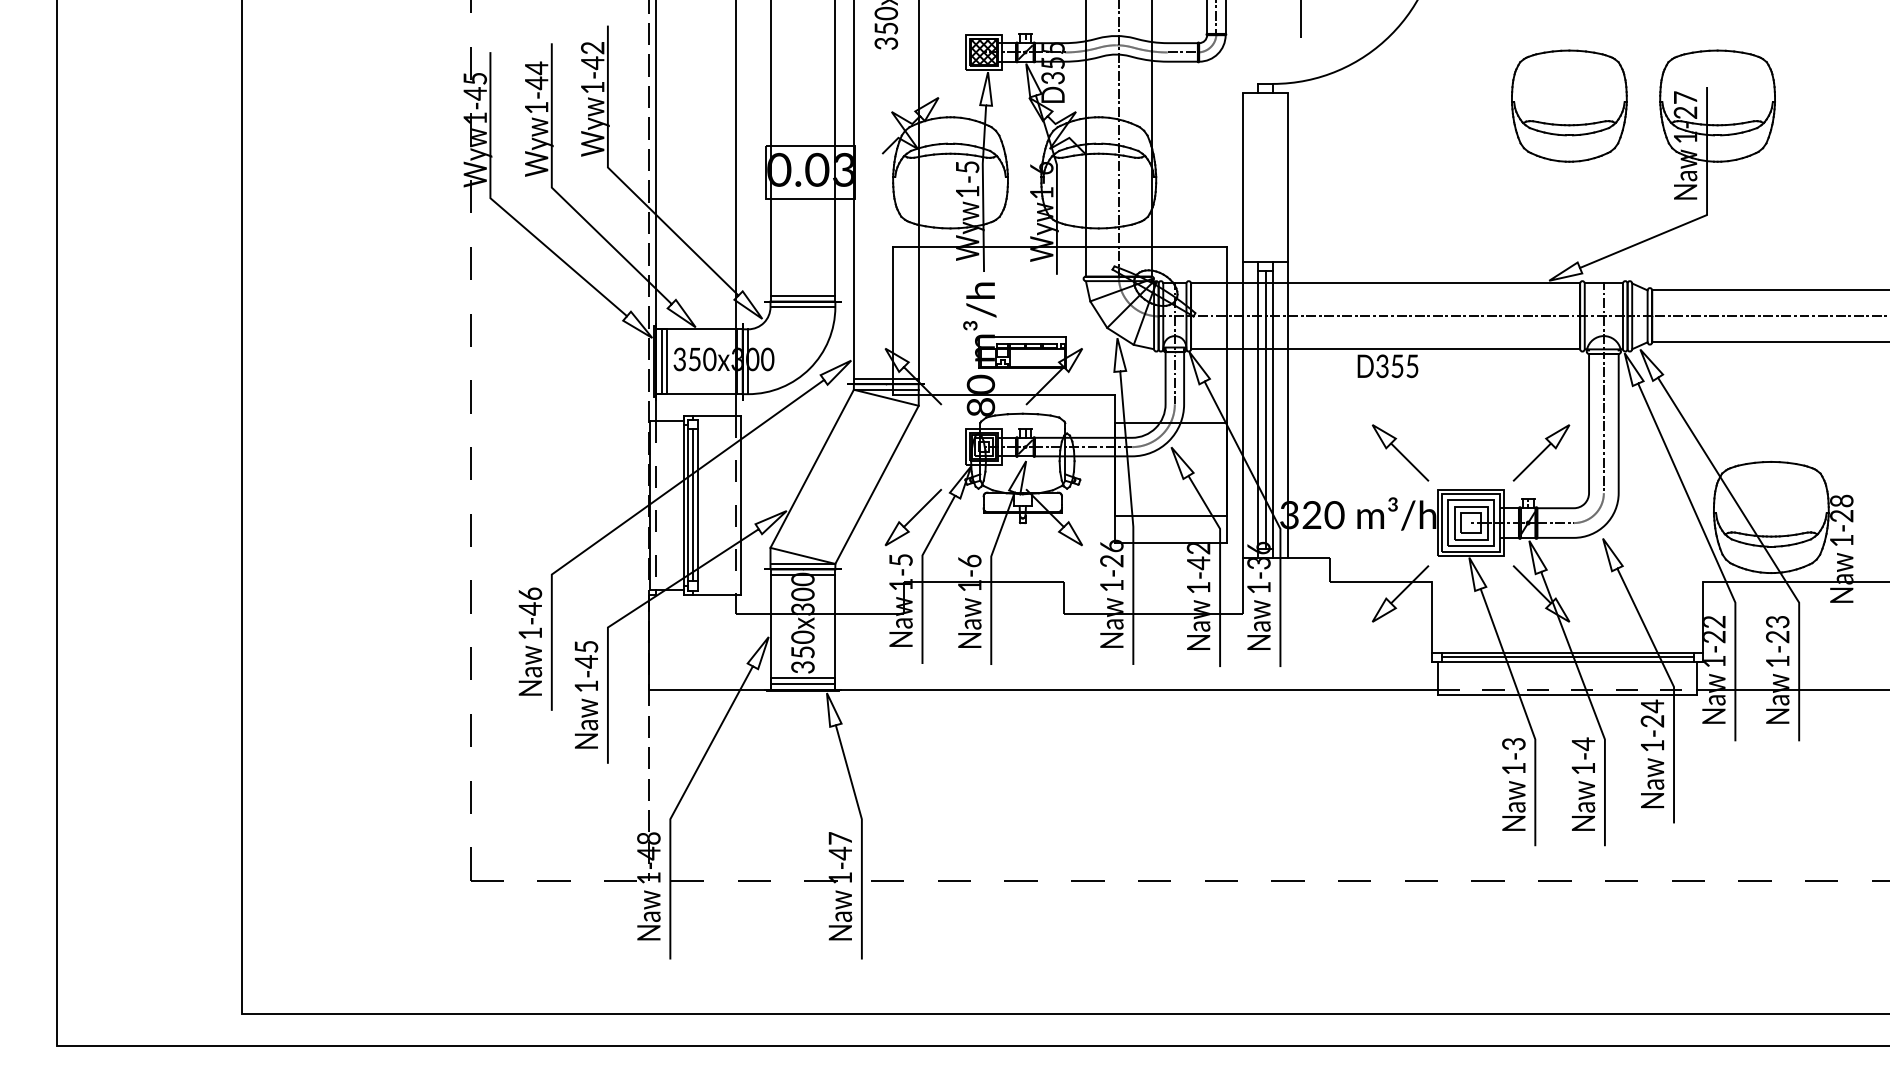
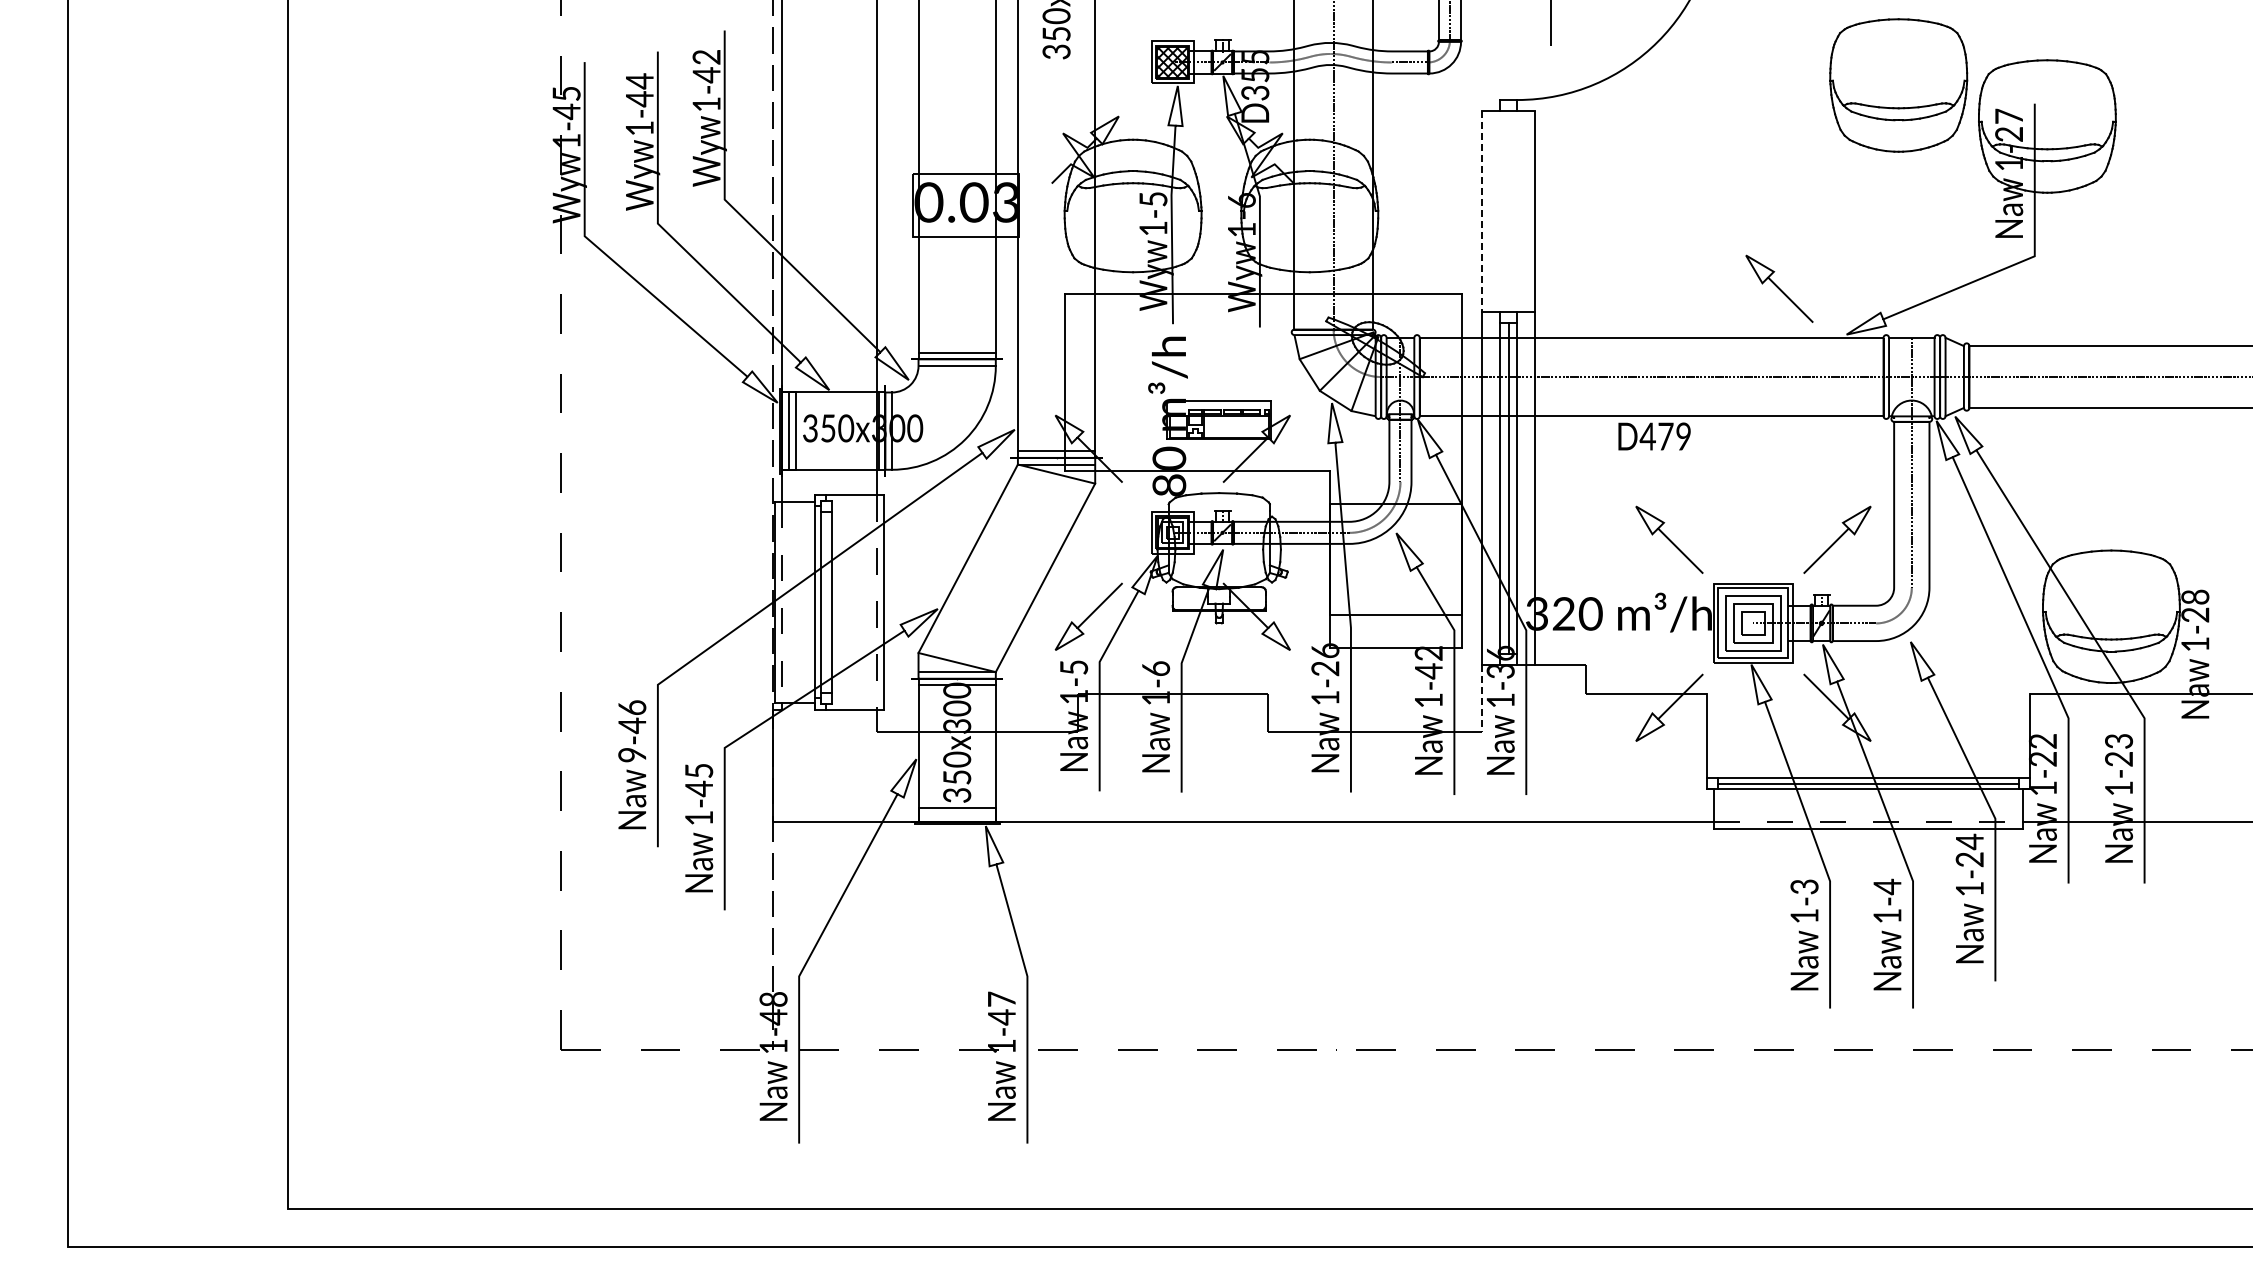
part: (1569, 106) -> (1898, 85), moved
line: (1243, 178) -> (1482, 212), solid -> dashed
curve: (1492, 242) -> (1779, 288), added
text: (1396, 366) -> (1664, 436), D355 -> D479
line: (693, 504) -> (826, 601), removed
line: (1243, 586) -> (1482, 698), solid -> dashed
text: (530, 633) -> (632, 755), 1-46 -> 9-46
line: (802, 684) -> (956, 815), removed

